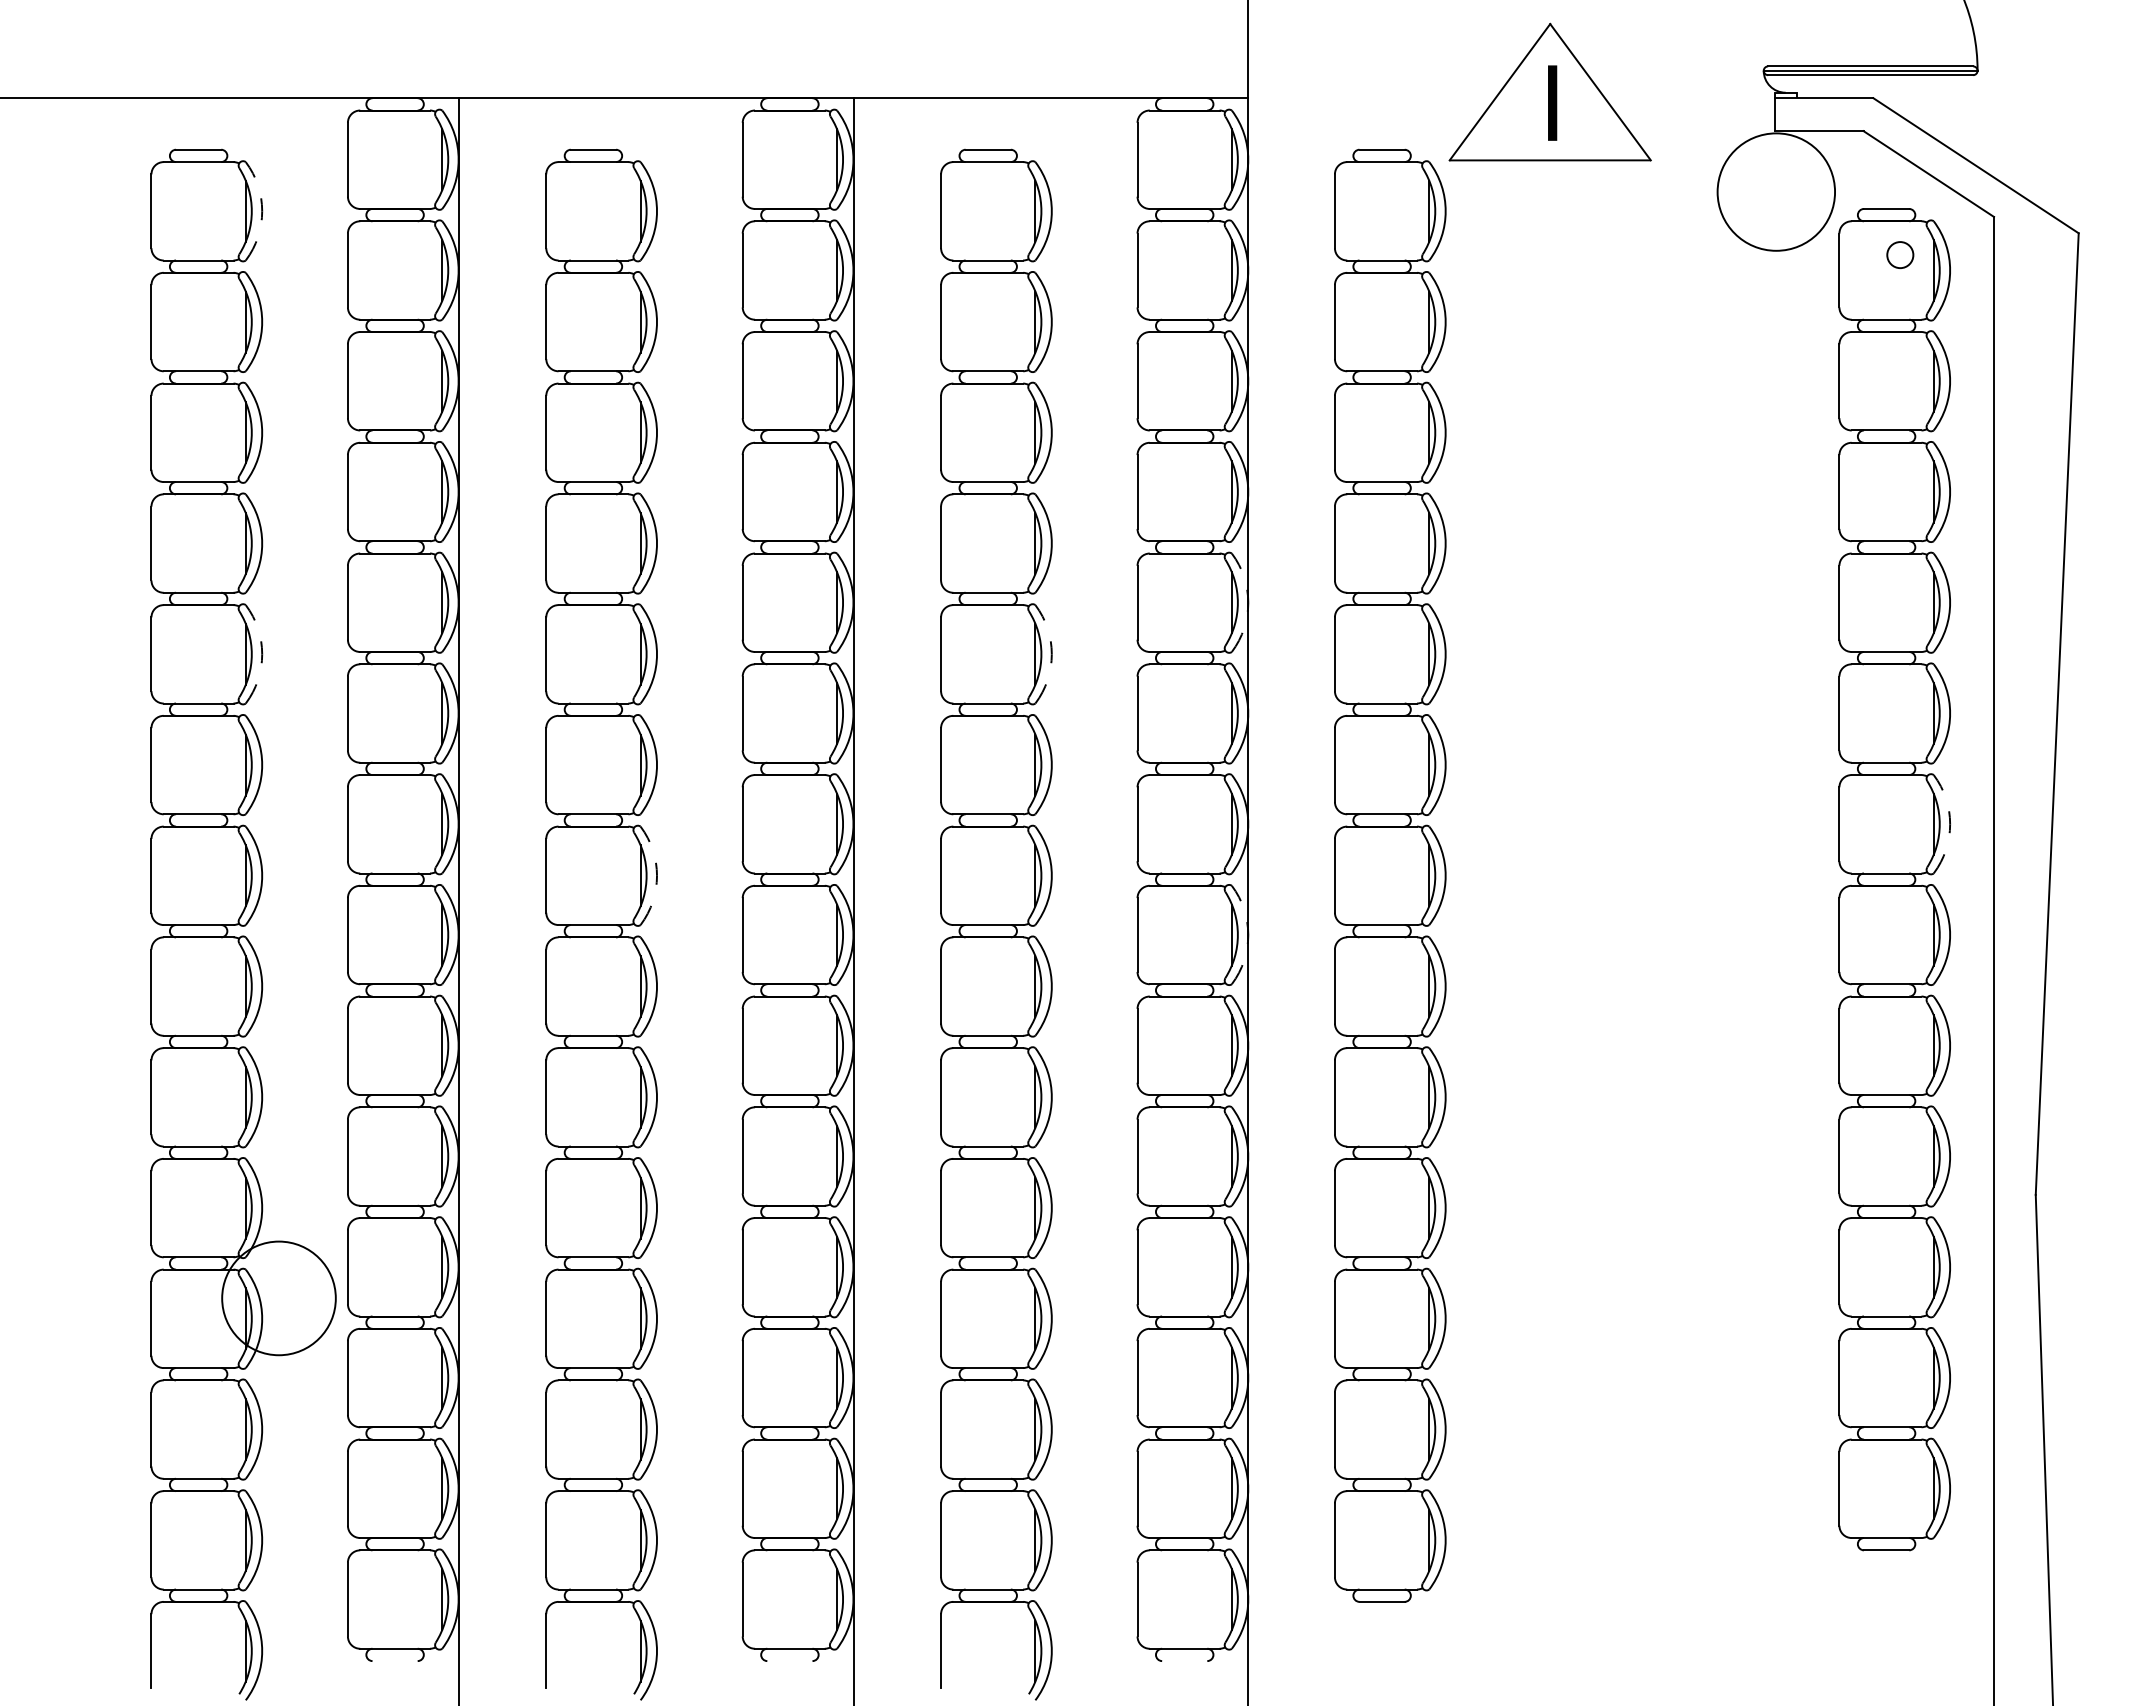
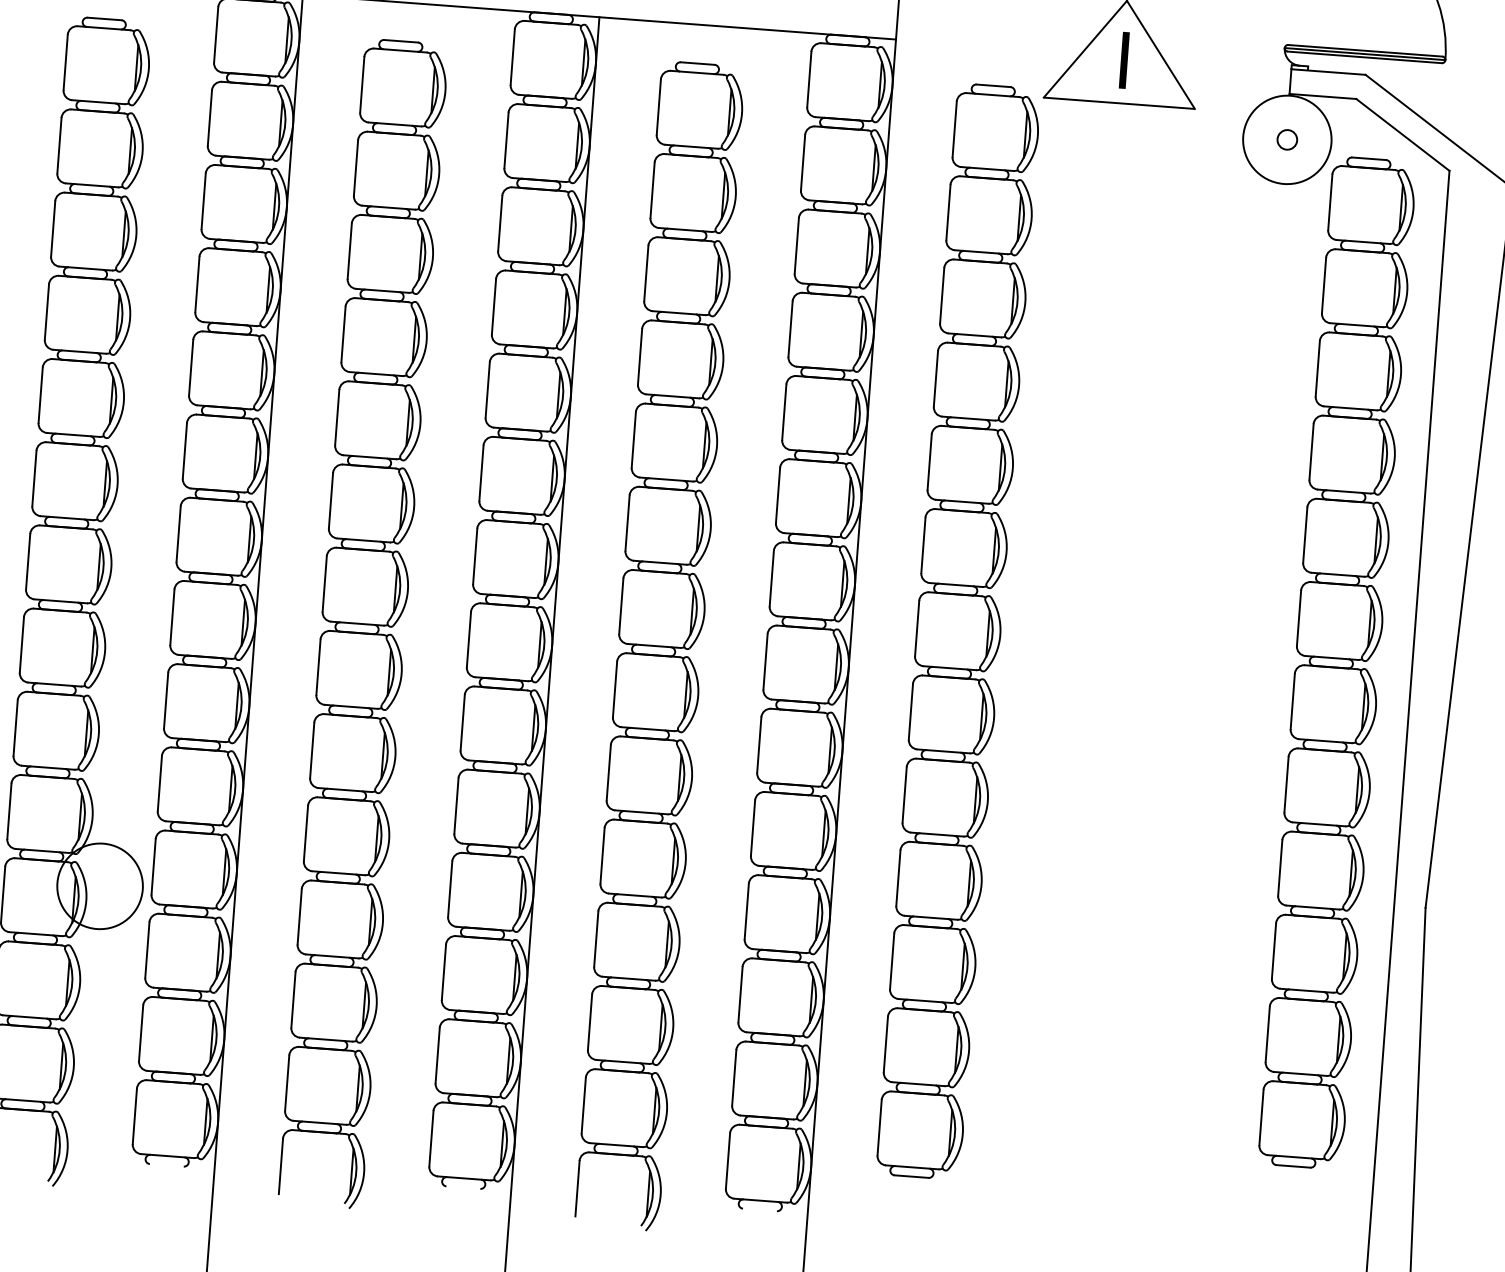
arc: (262, 211) -> (149, 68), dashed -> solid
circle: (1900, 254) -> (1287, 139), moved
arc: (1248, 602) -> (867, 418), dashed -> solid
arc: (262, 654) -> (124, 401), dashed -> solid
arc: (1051, 654) -> (716, 446), dashed -> solid
arc: (1950, 824) -> (1382, 624), dashed -> solid
arc: (657, 875) -> (408, 590), dashed -> solid
arc: (1248, 935) -> (848, 668), dashed -> solid

